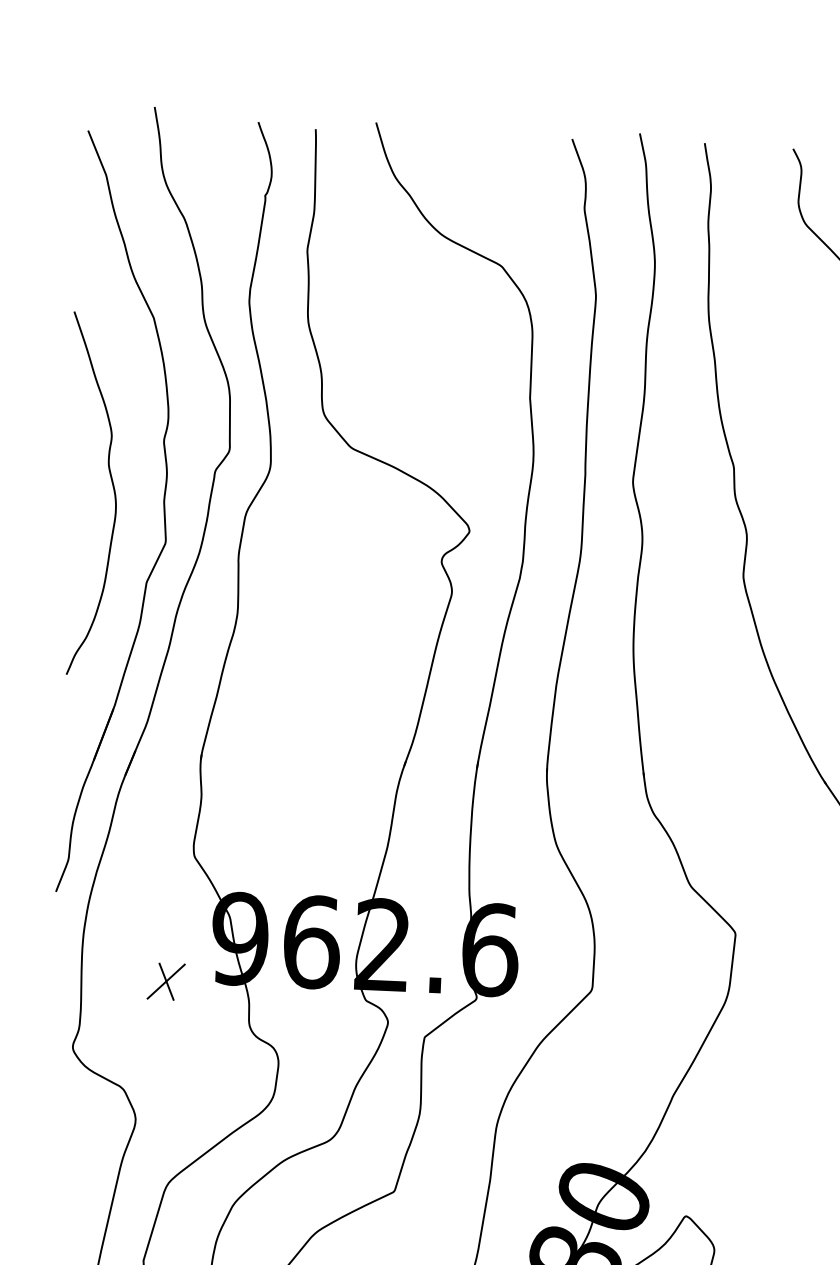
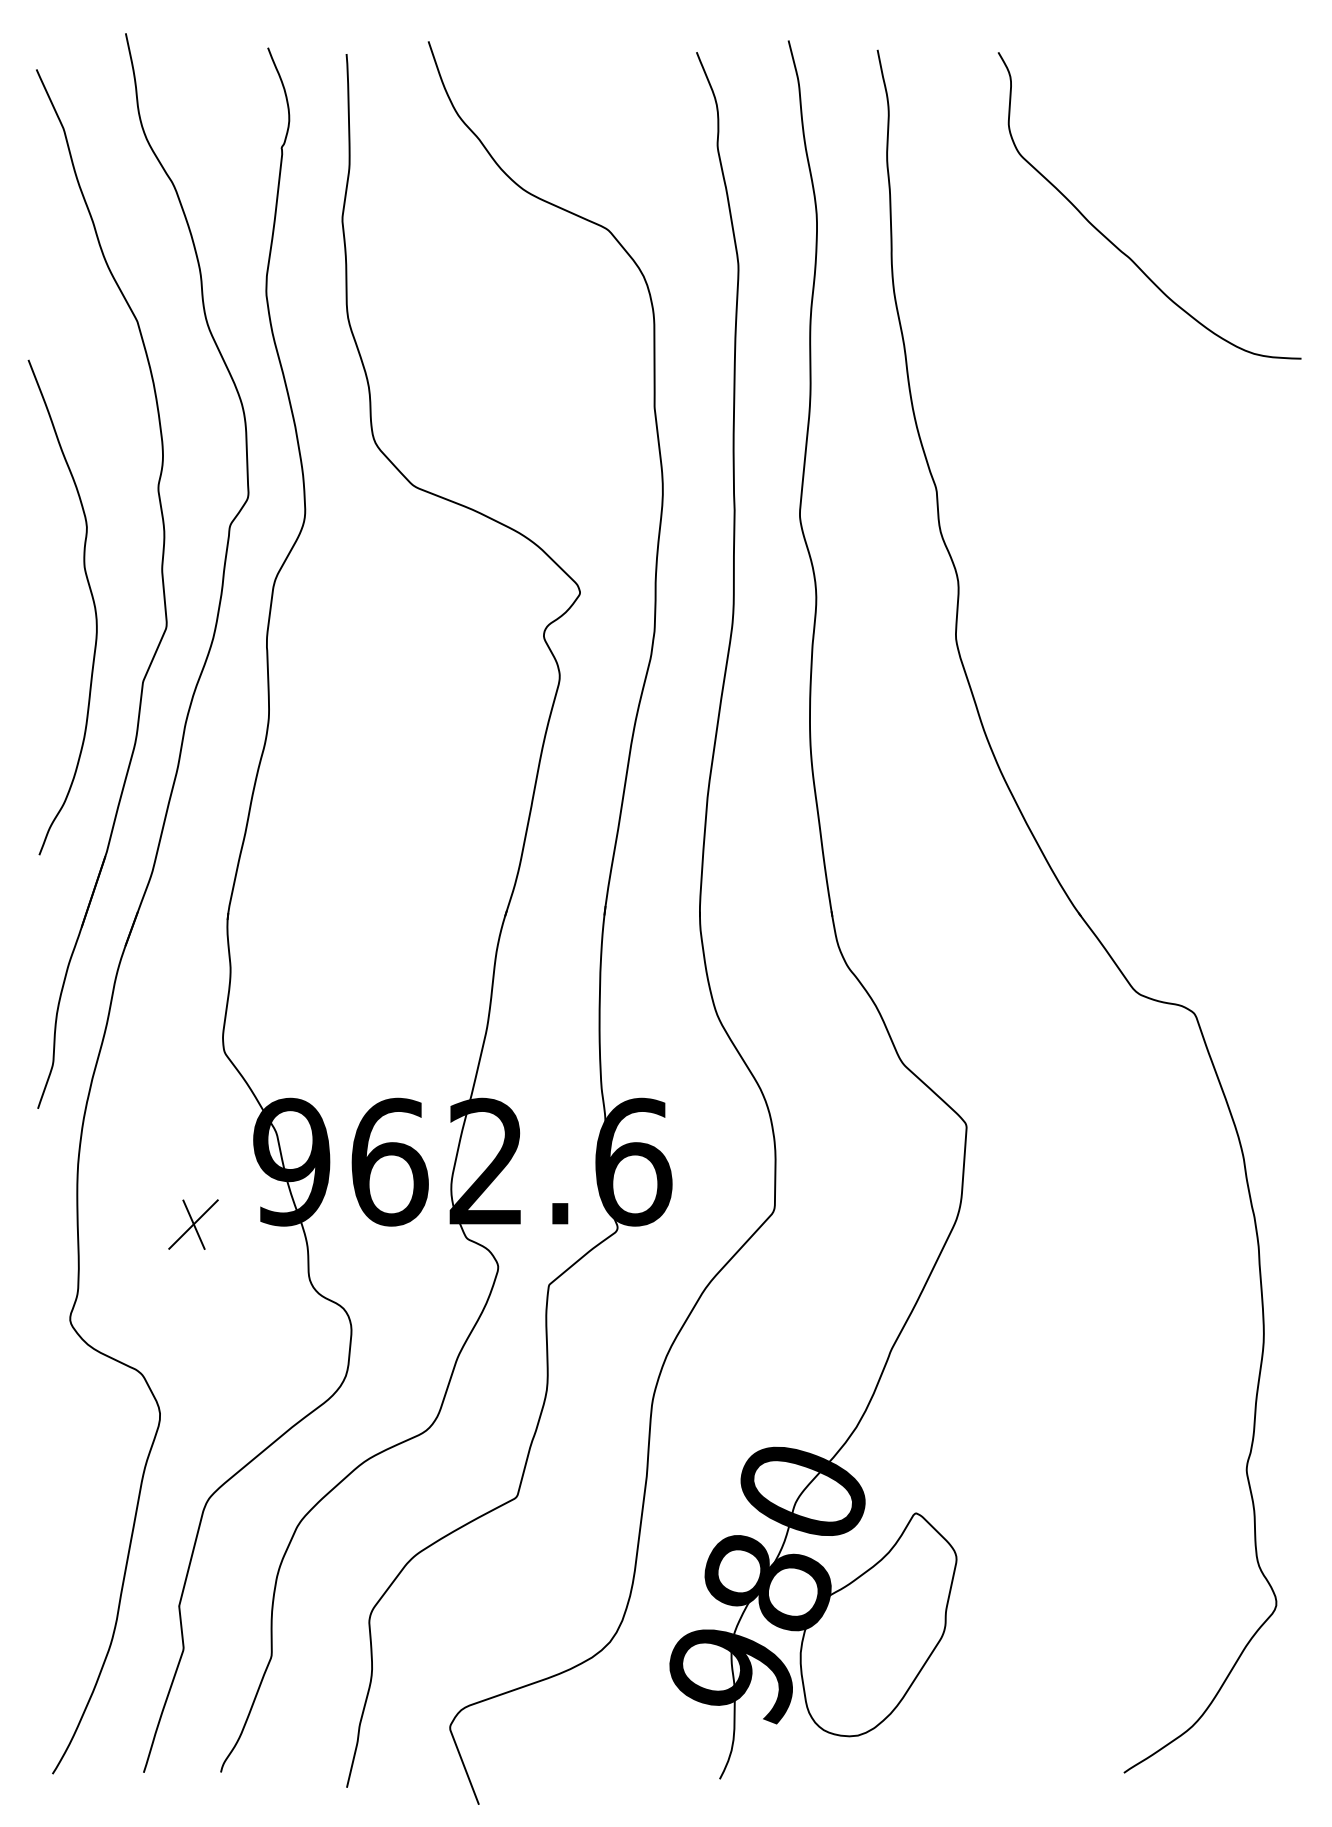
curve: (113, 490) -> (92, 601), moved

